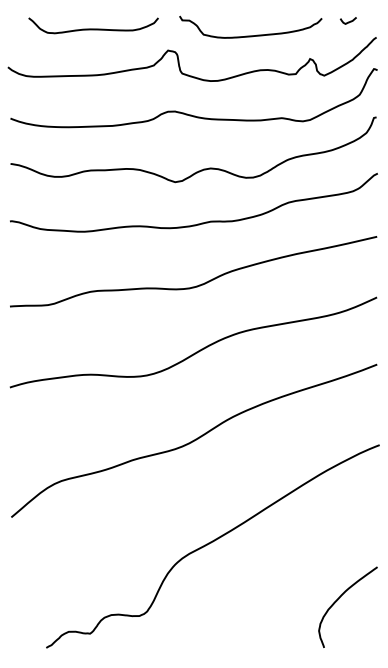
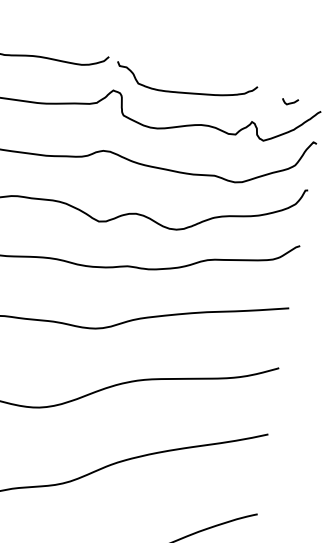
curve: (348, 21) -> (290, 102), moved
curve: (250, 35) -> (184, 92), moved

